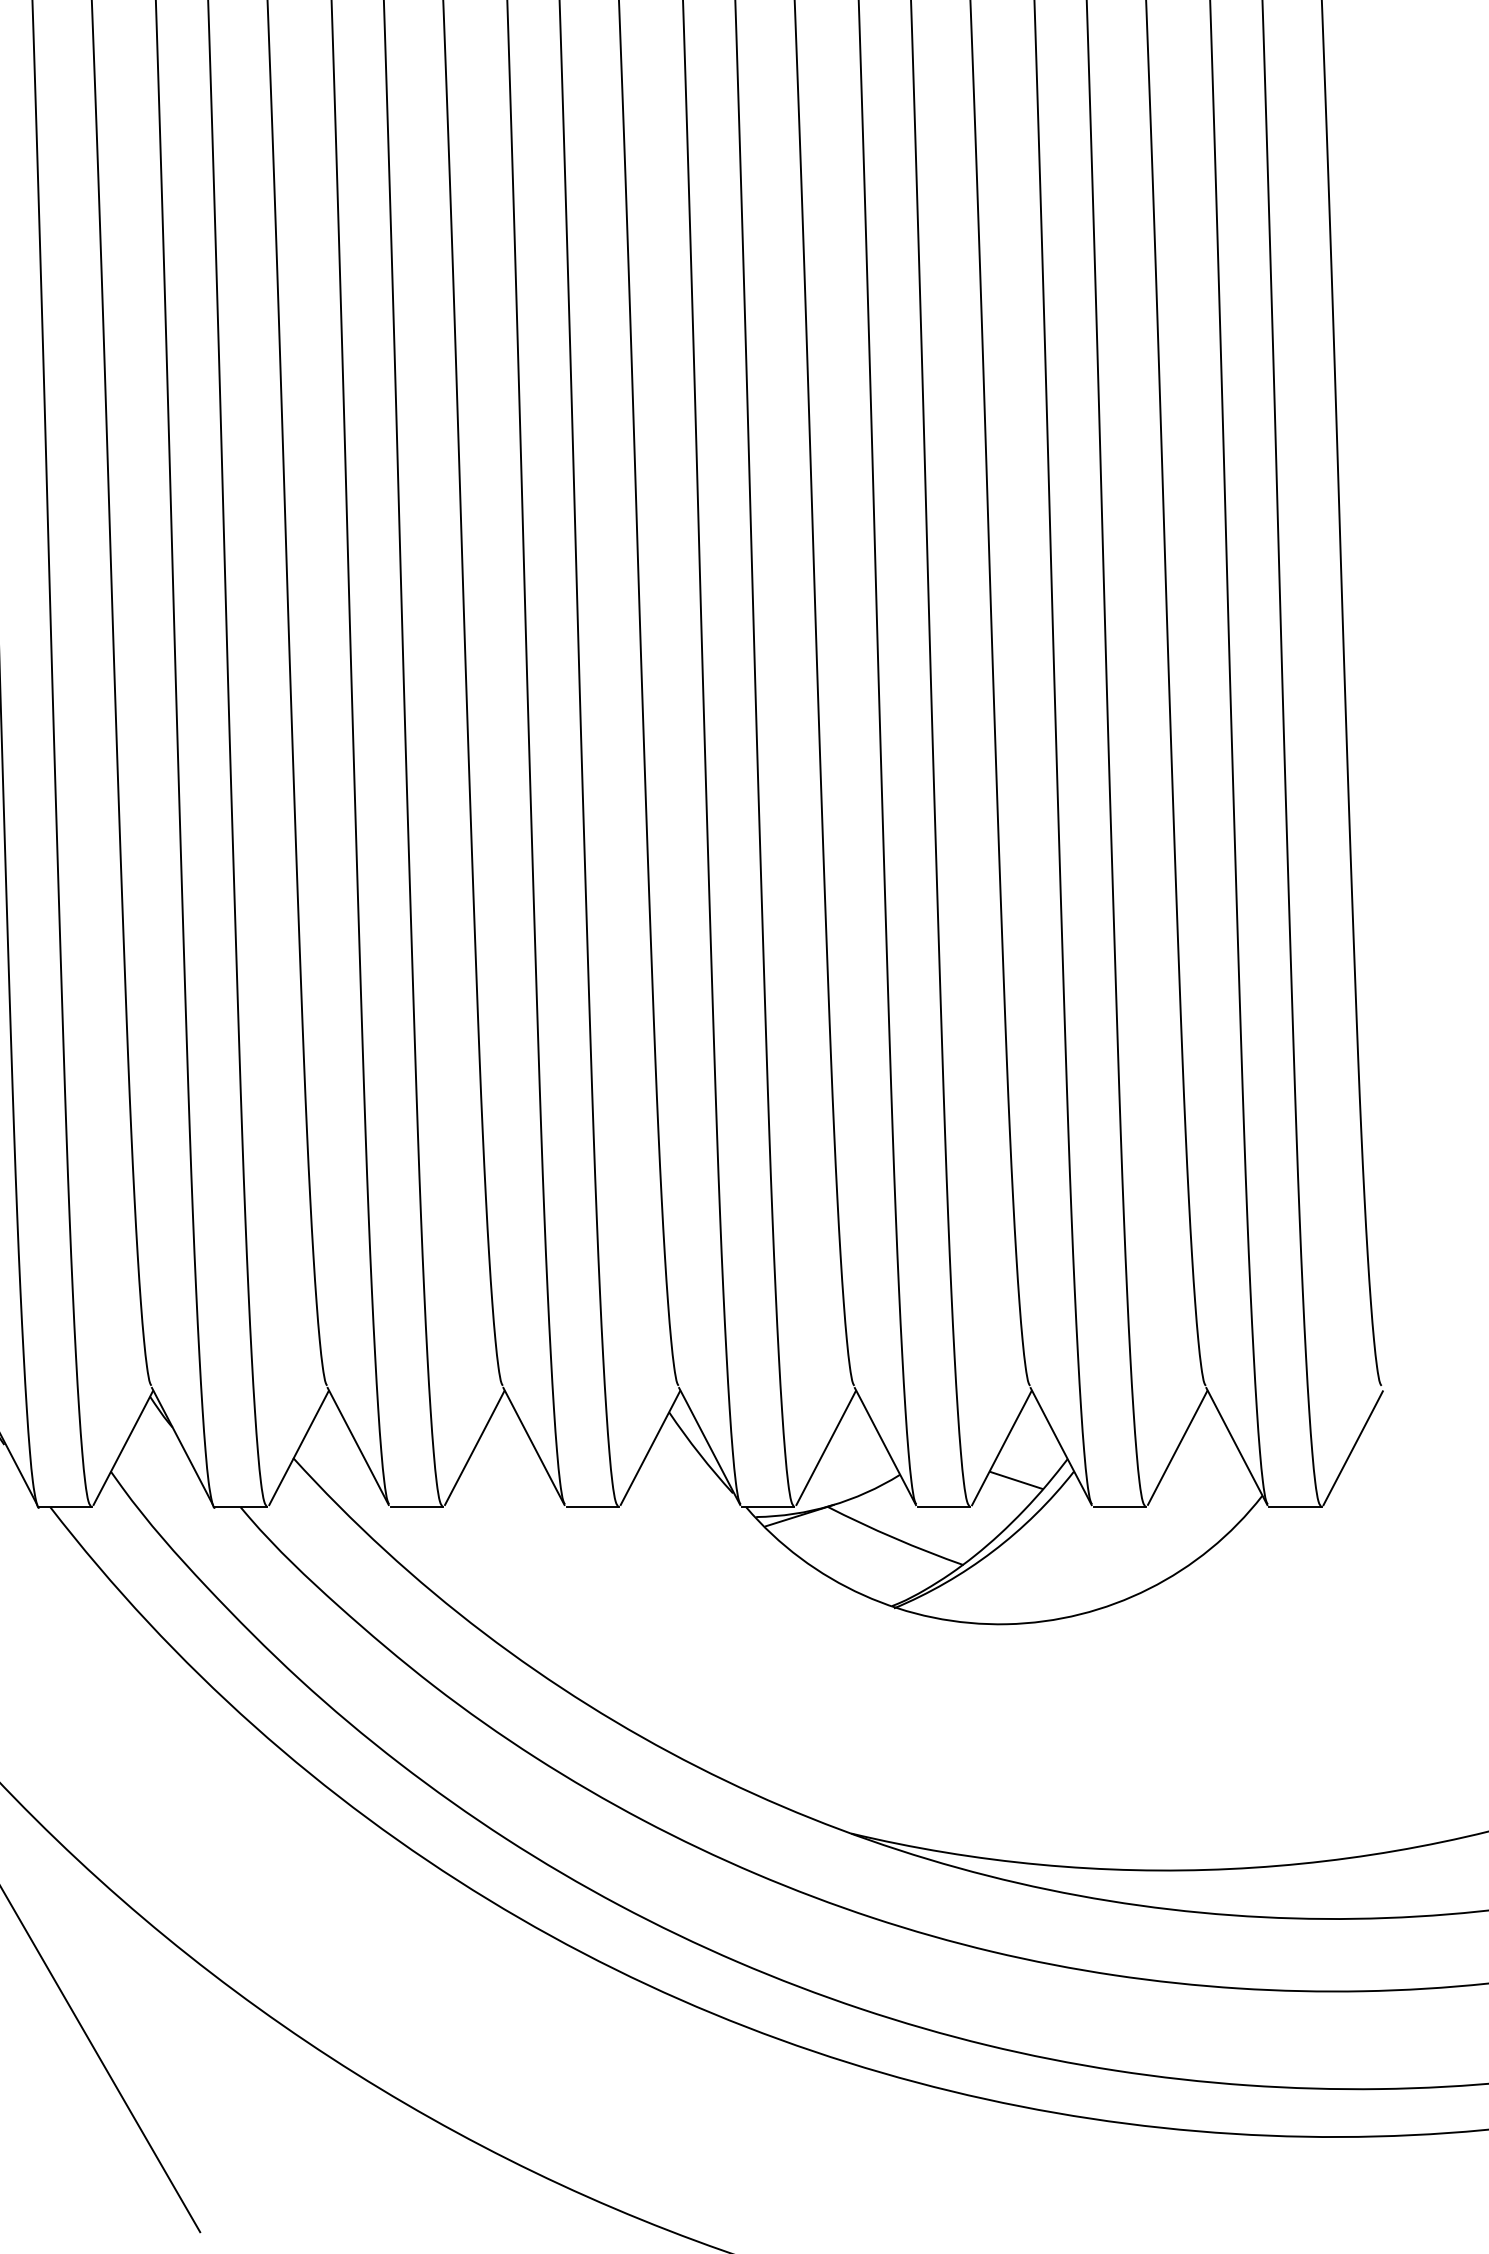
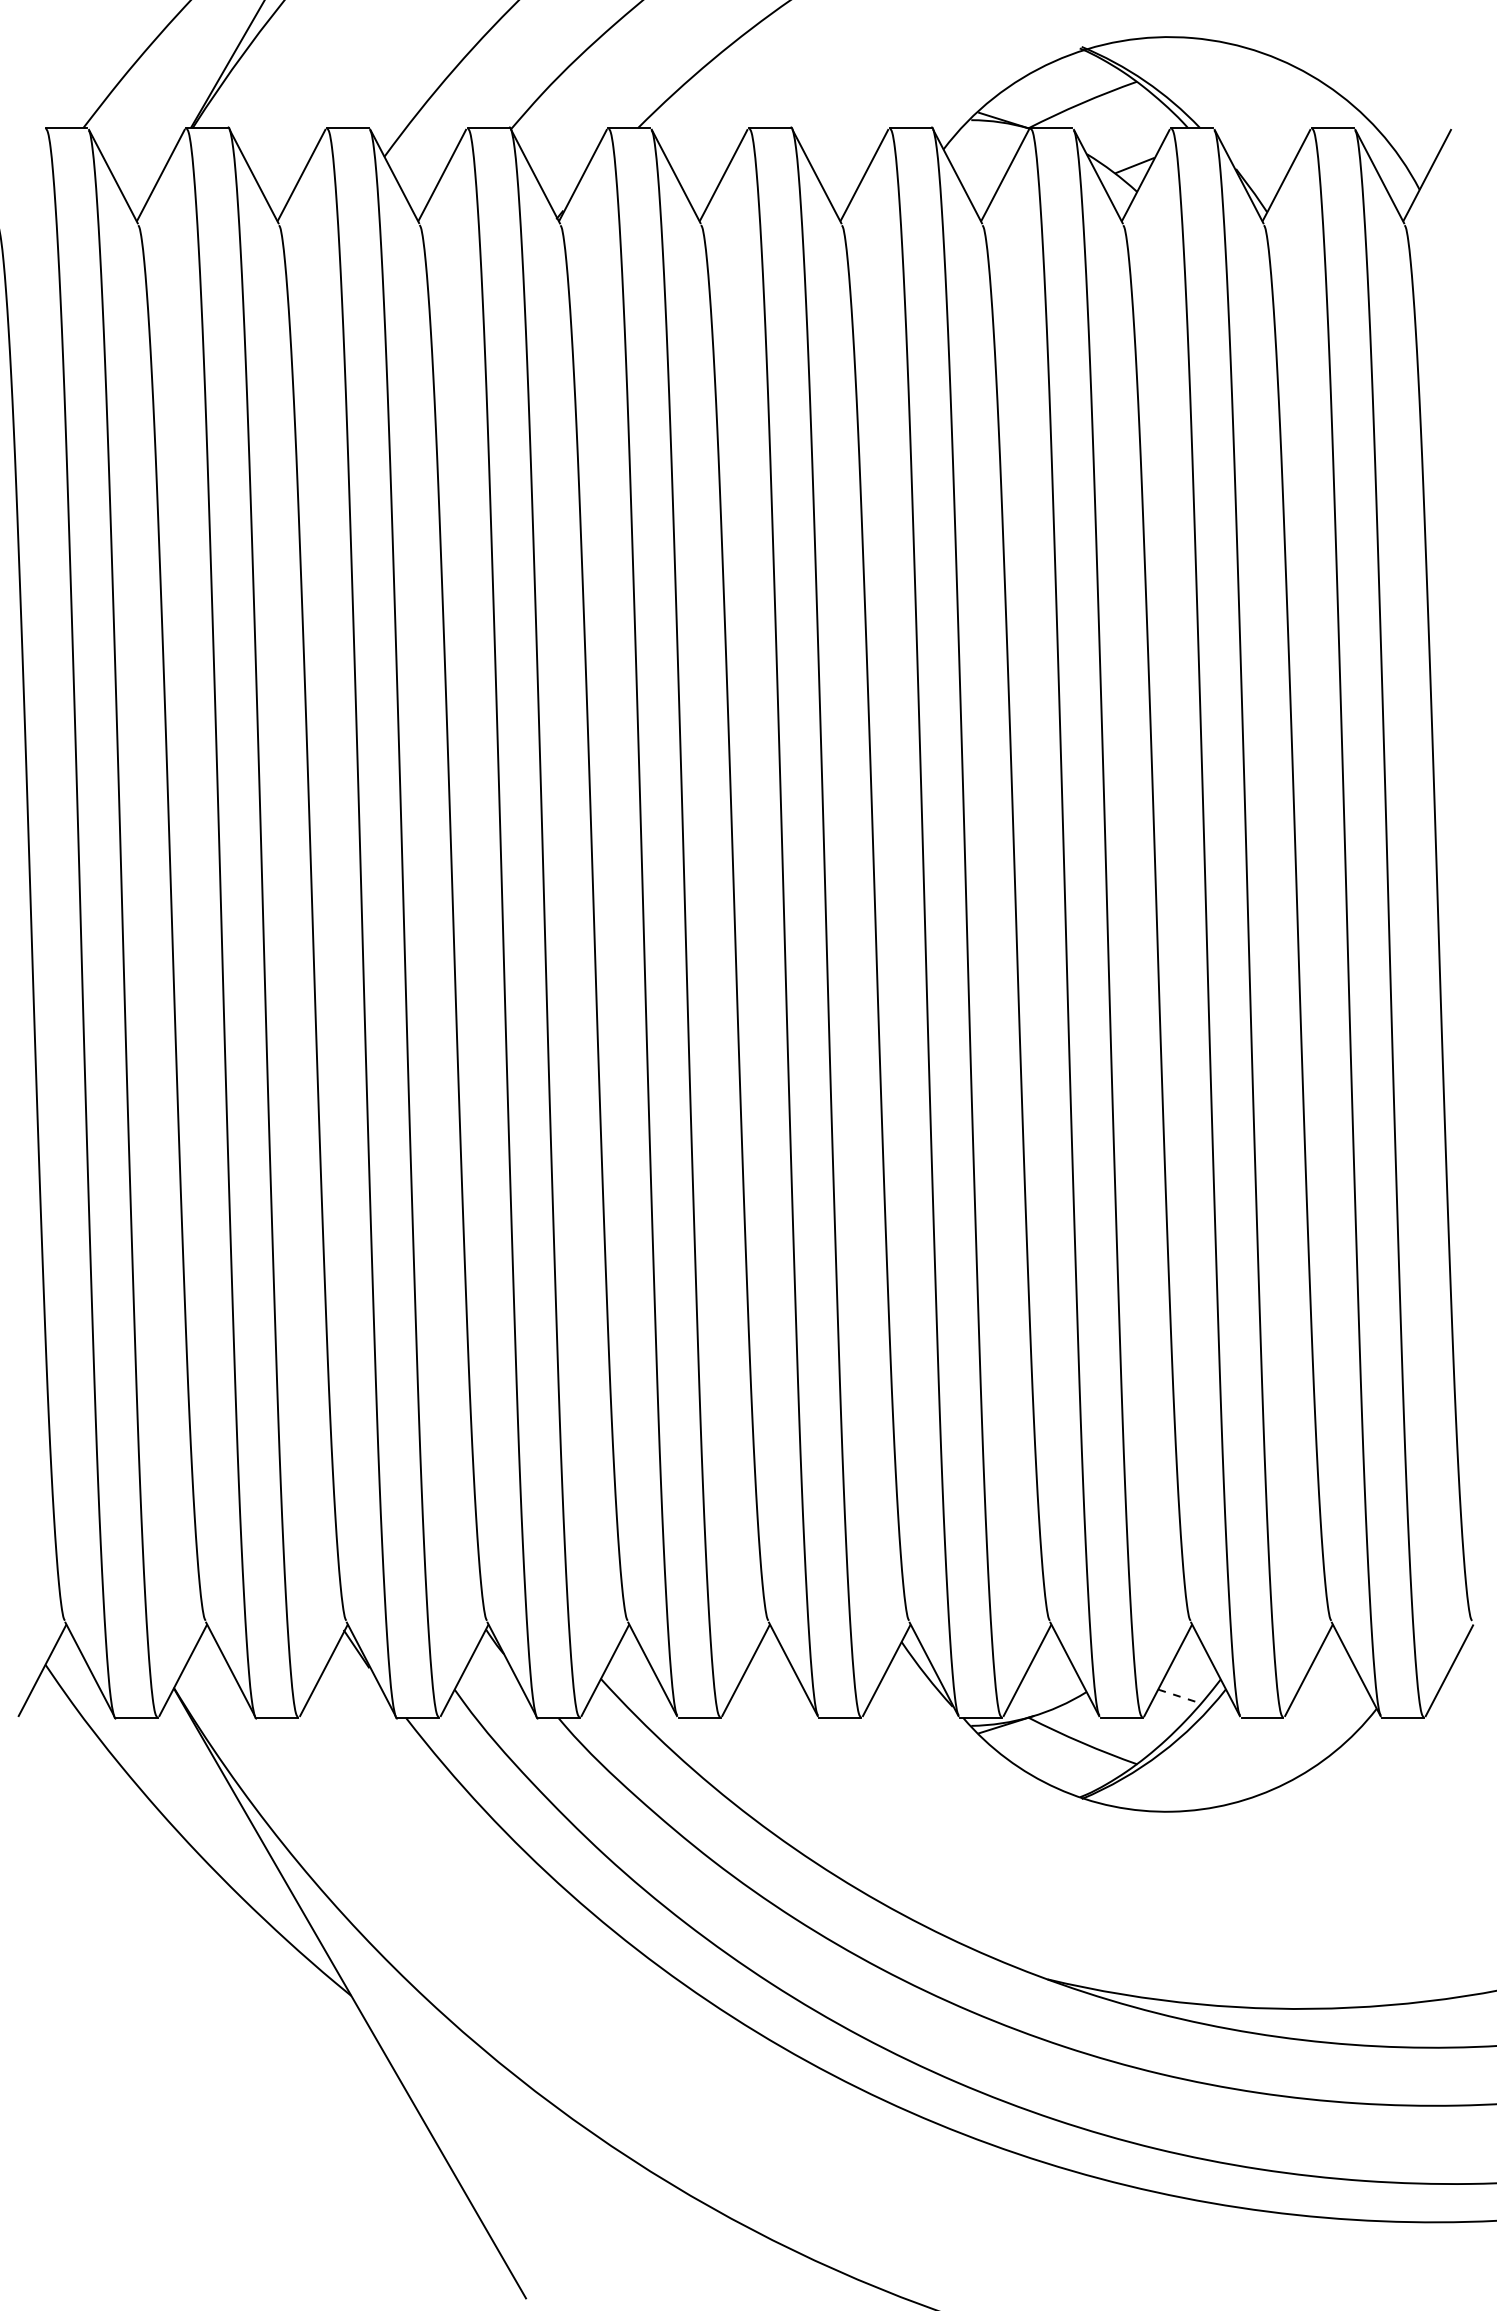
line: (1016, 1480) -> (1179, 1696), solid -> dashed

